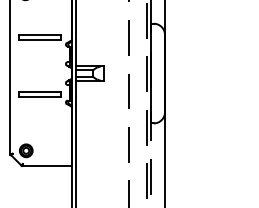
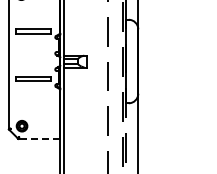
line: (47, 165) -> (39, 138), solid -> dashed

